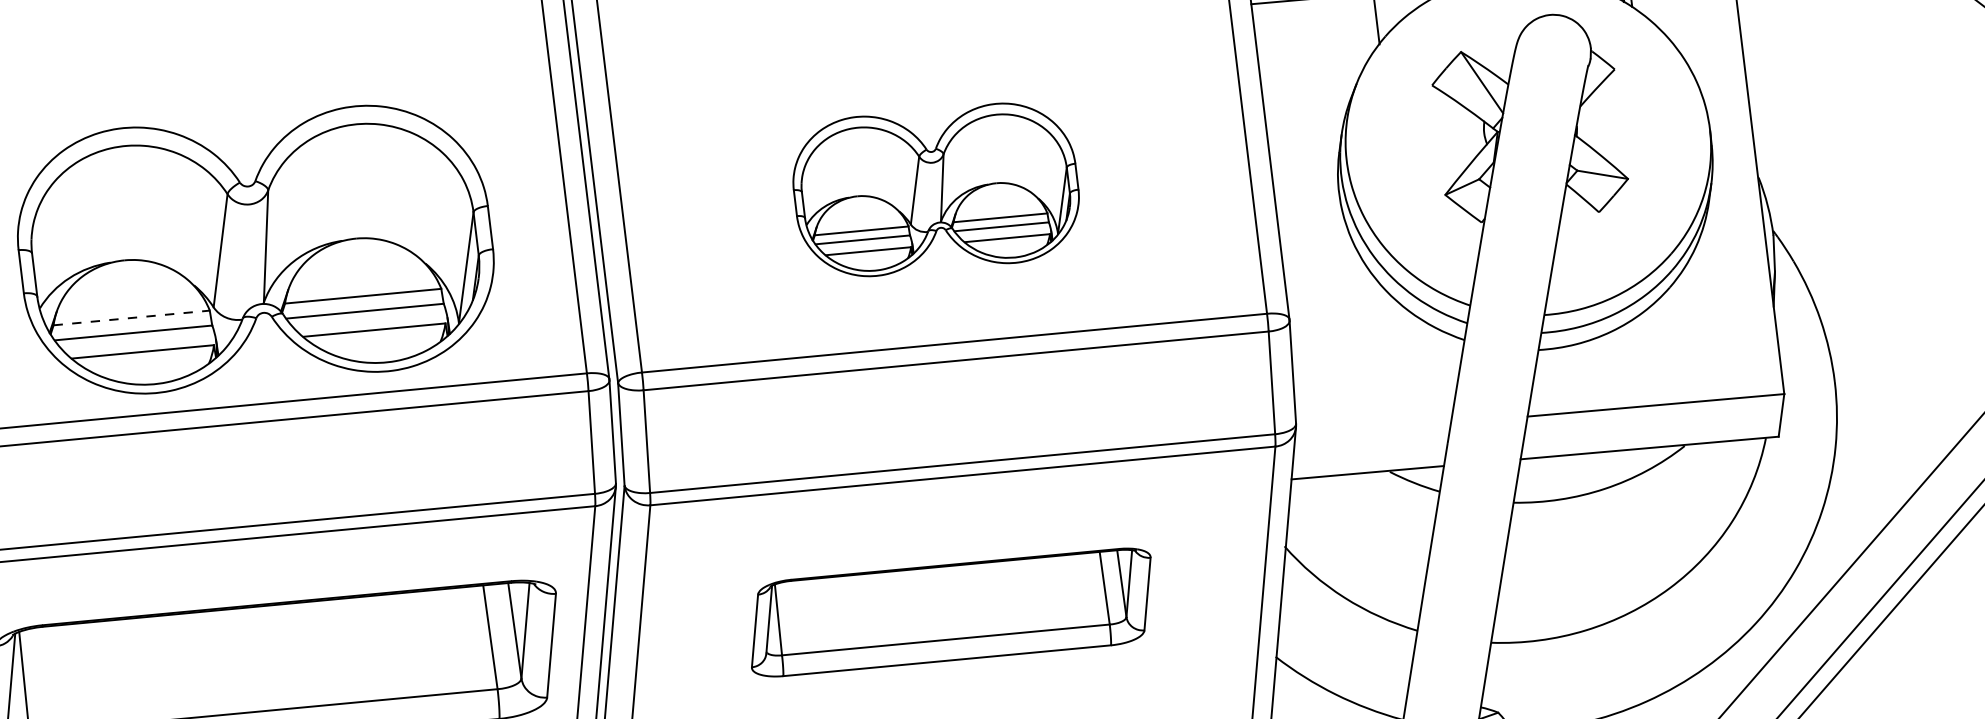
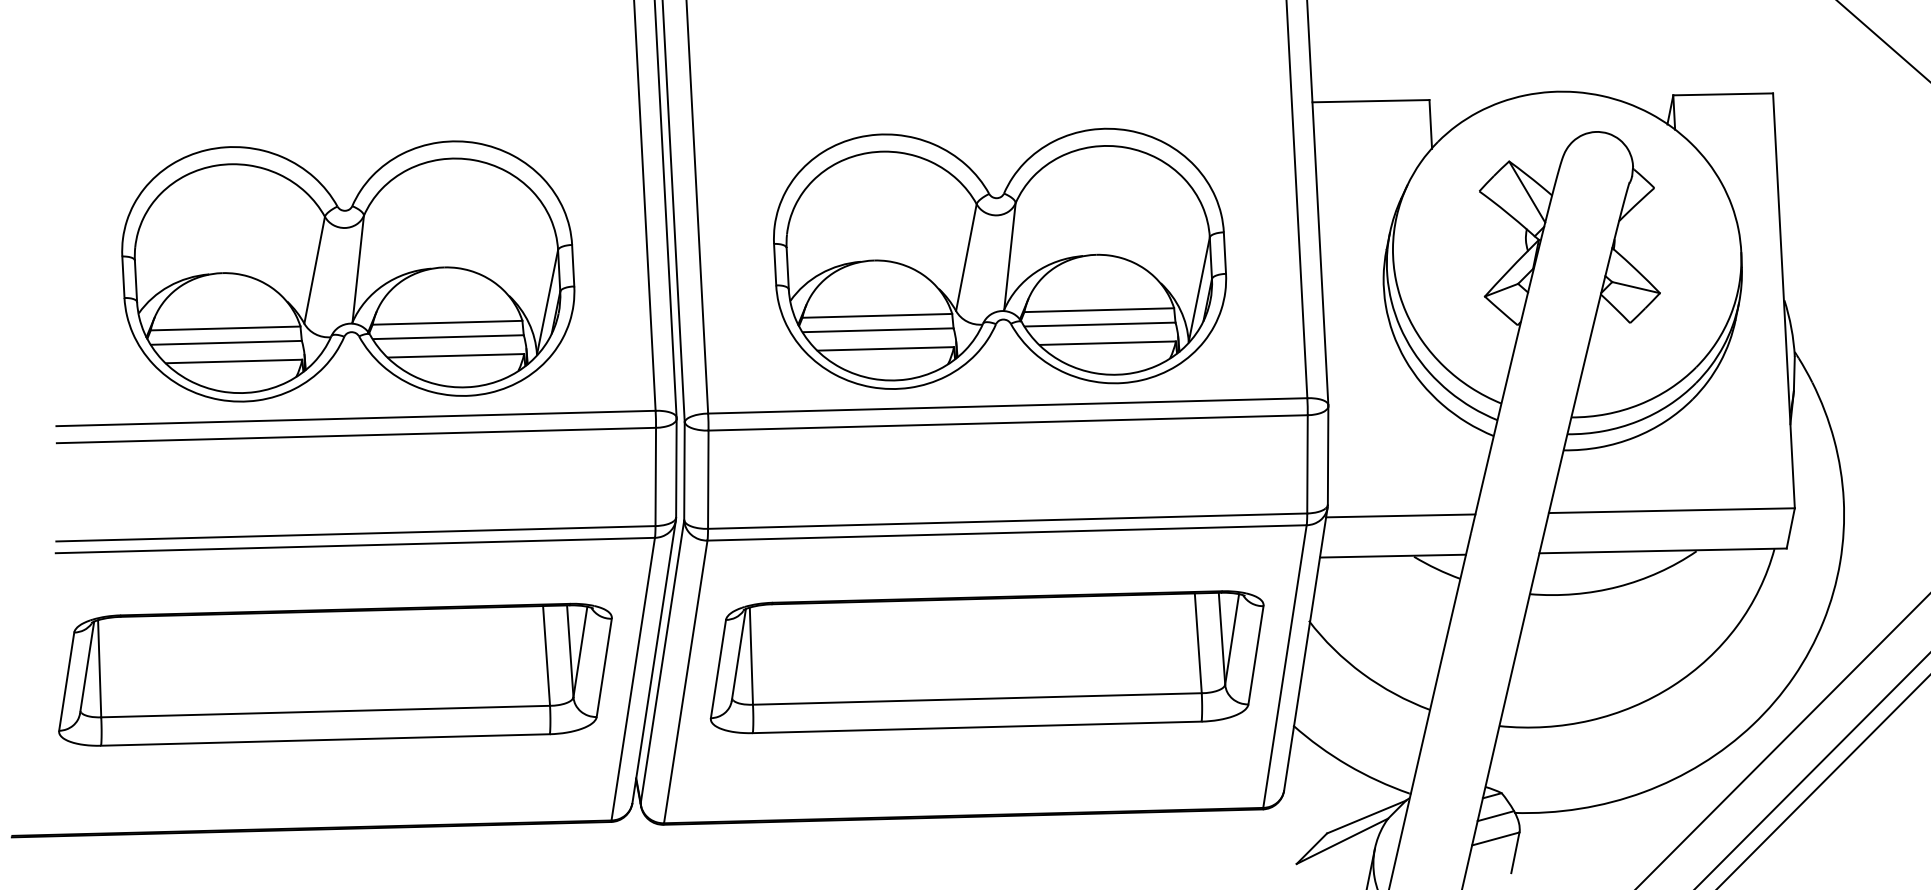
part: (936, 189) -> (1000, 258), size x1.67
line: (131, 318) -> (225, 328), dashed -> solid
line: (1372, 429) -> (1400, 515), added
part: (950, 612) -> (986, 662), size x1.43

